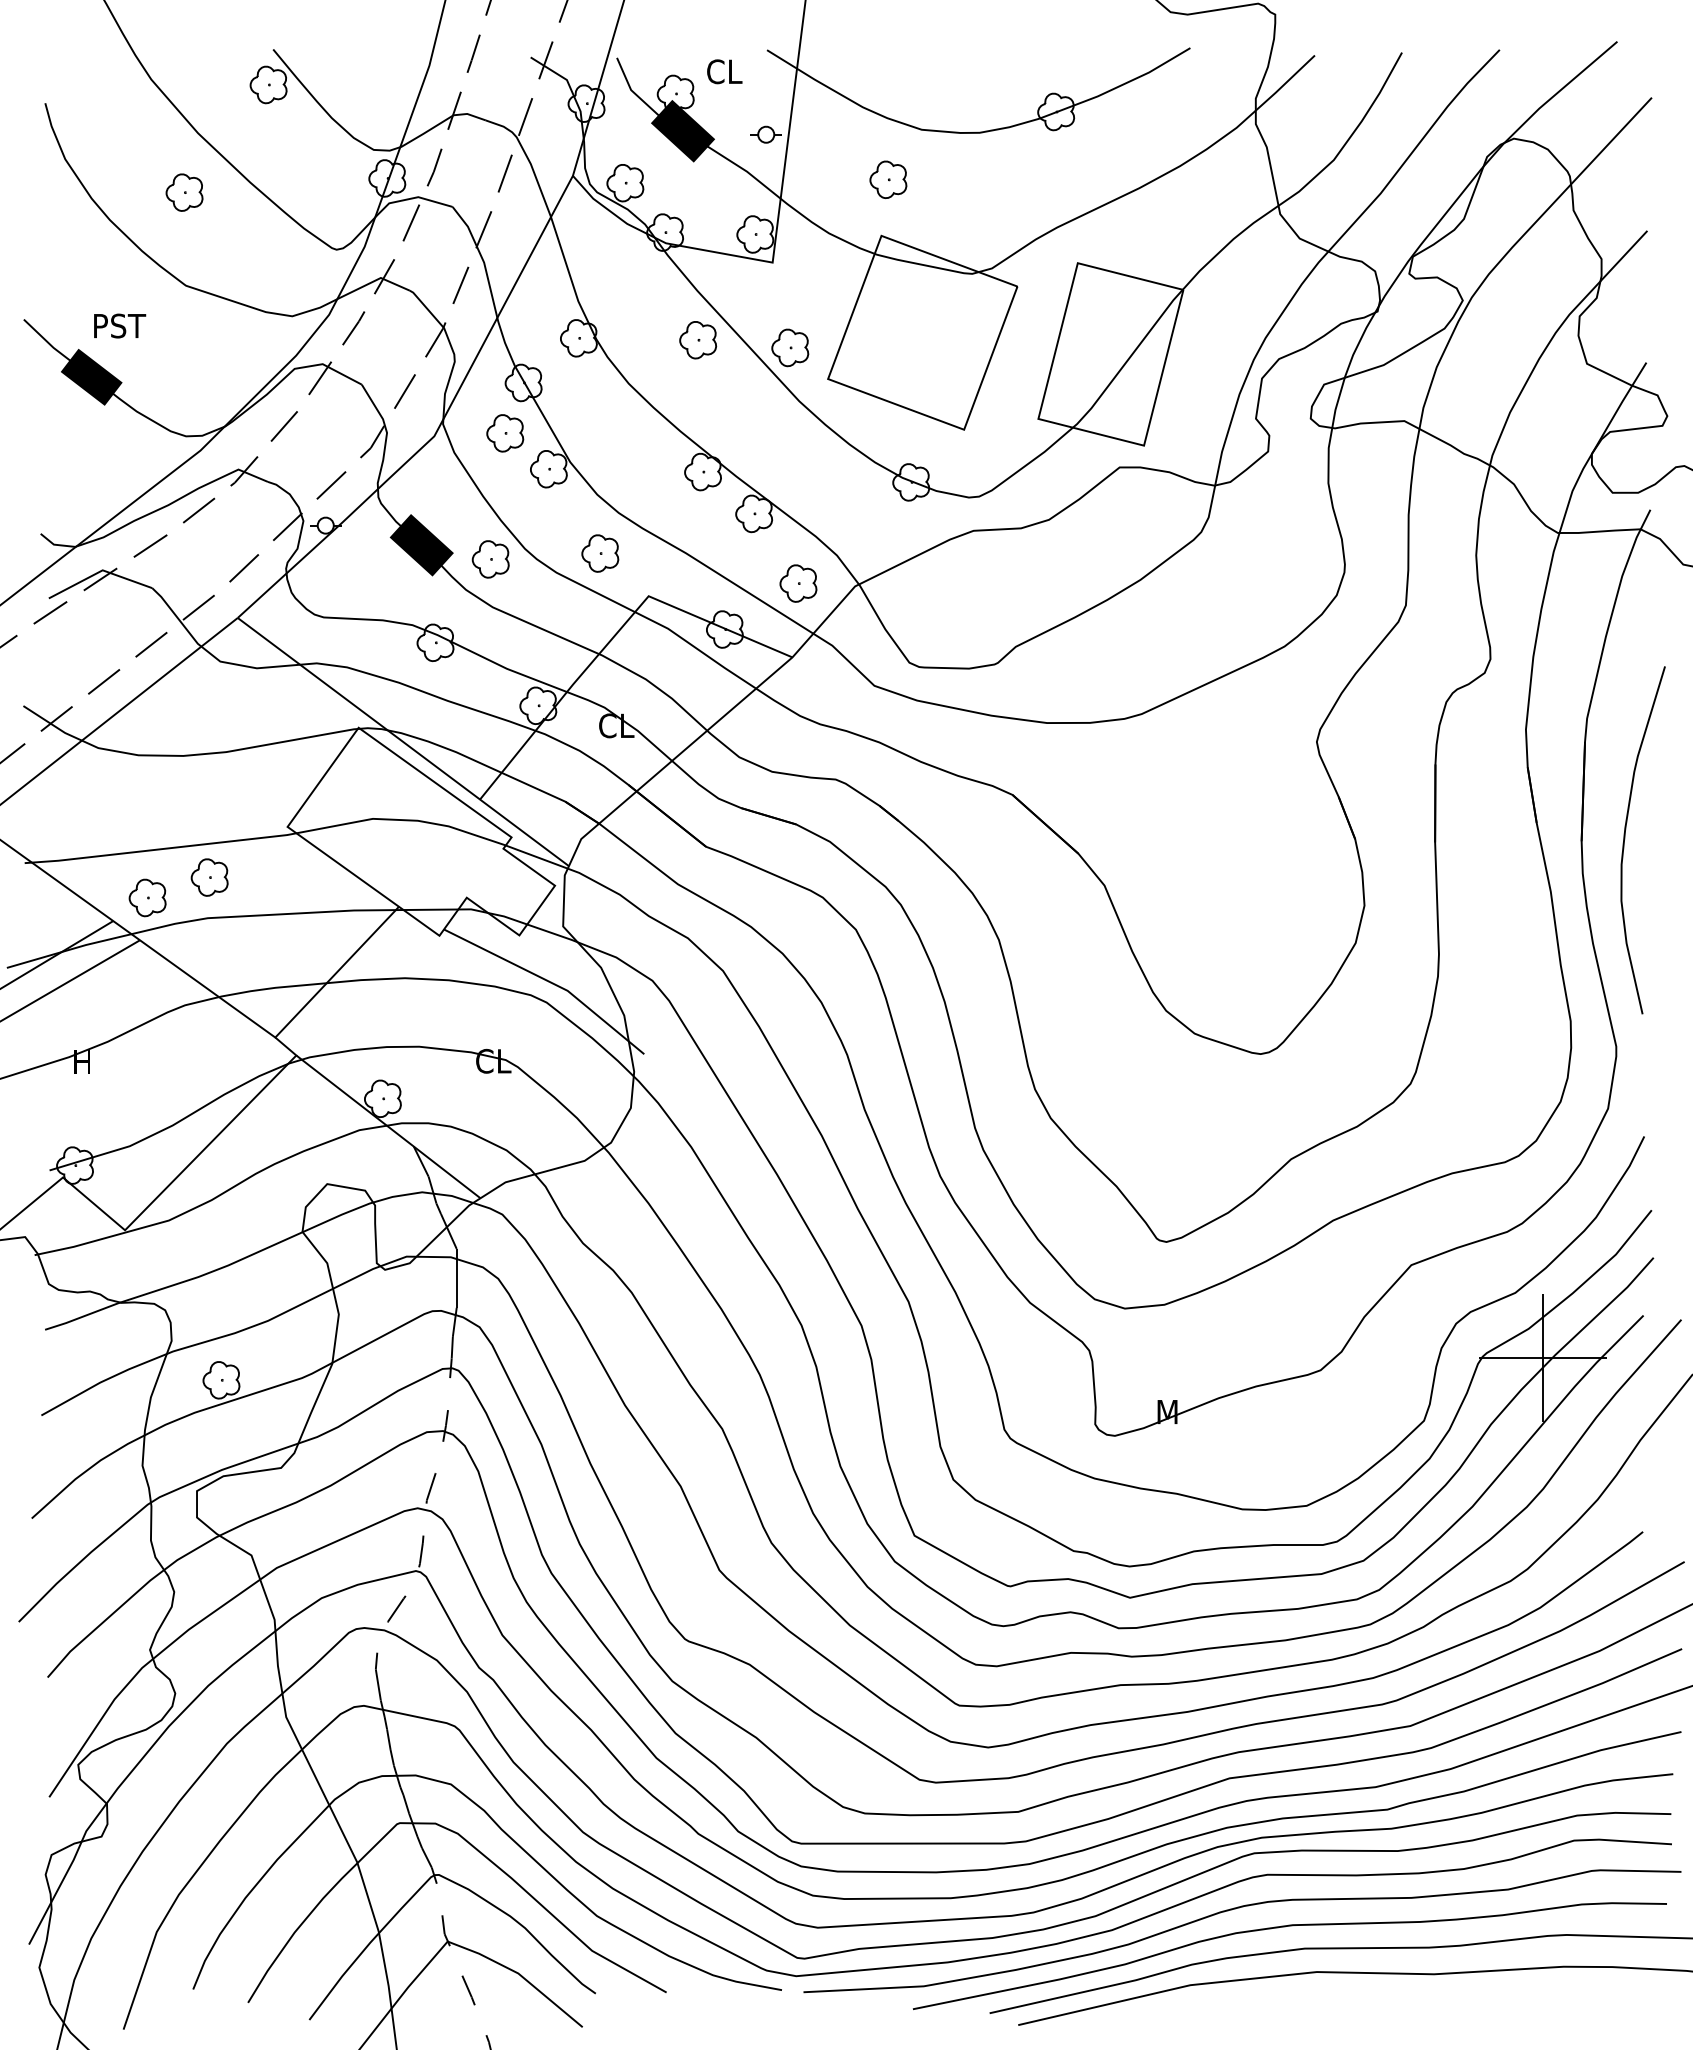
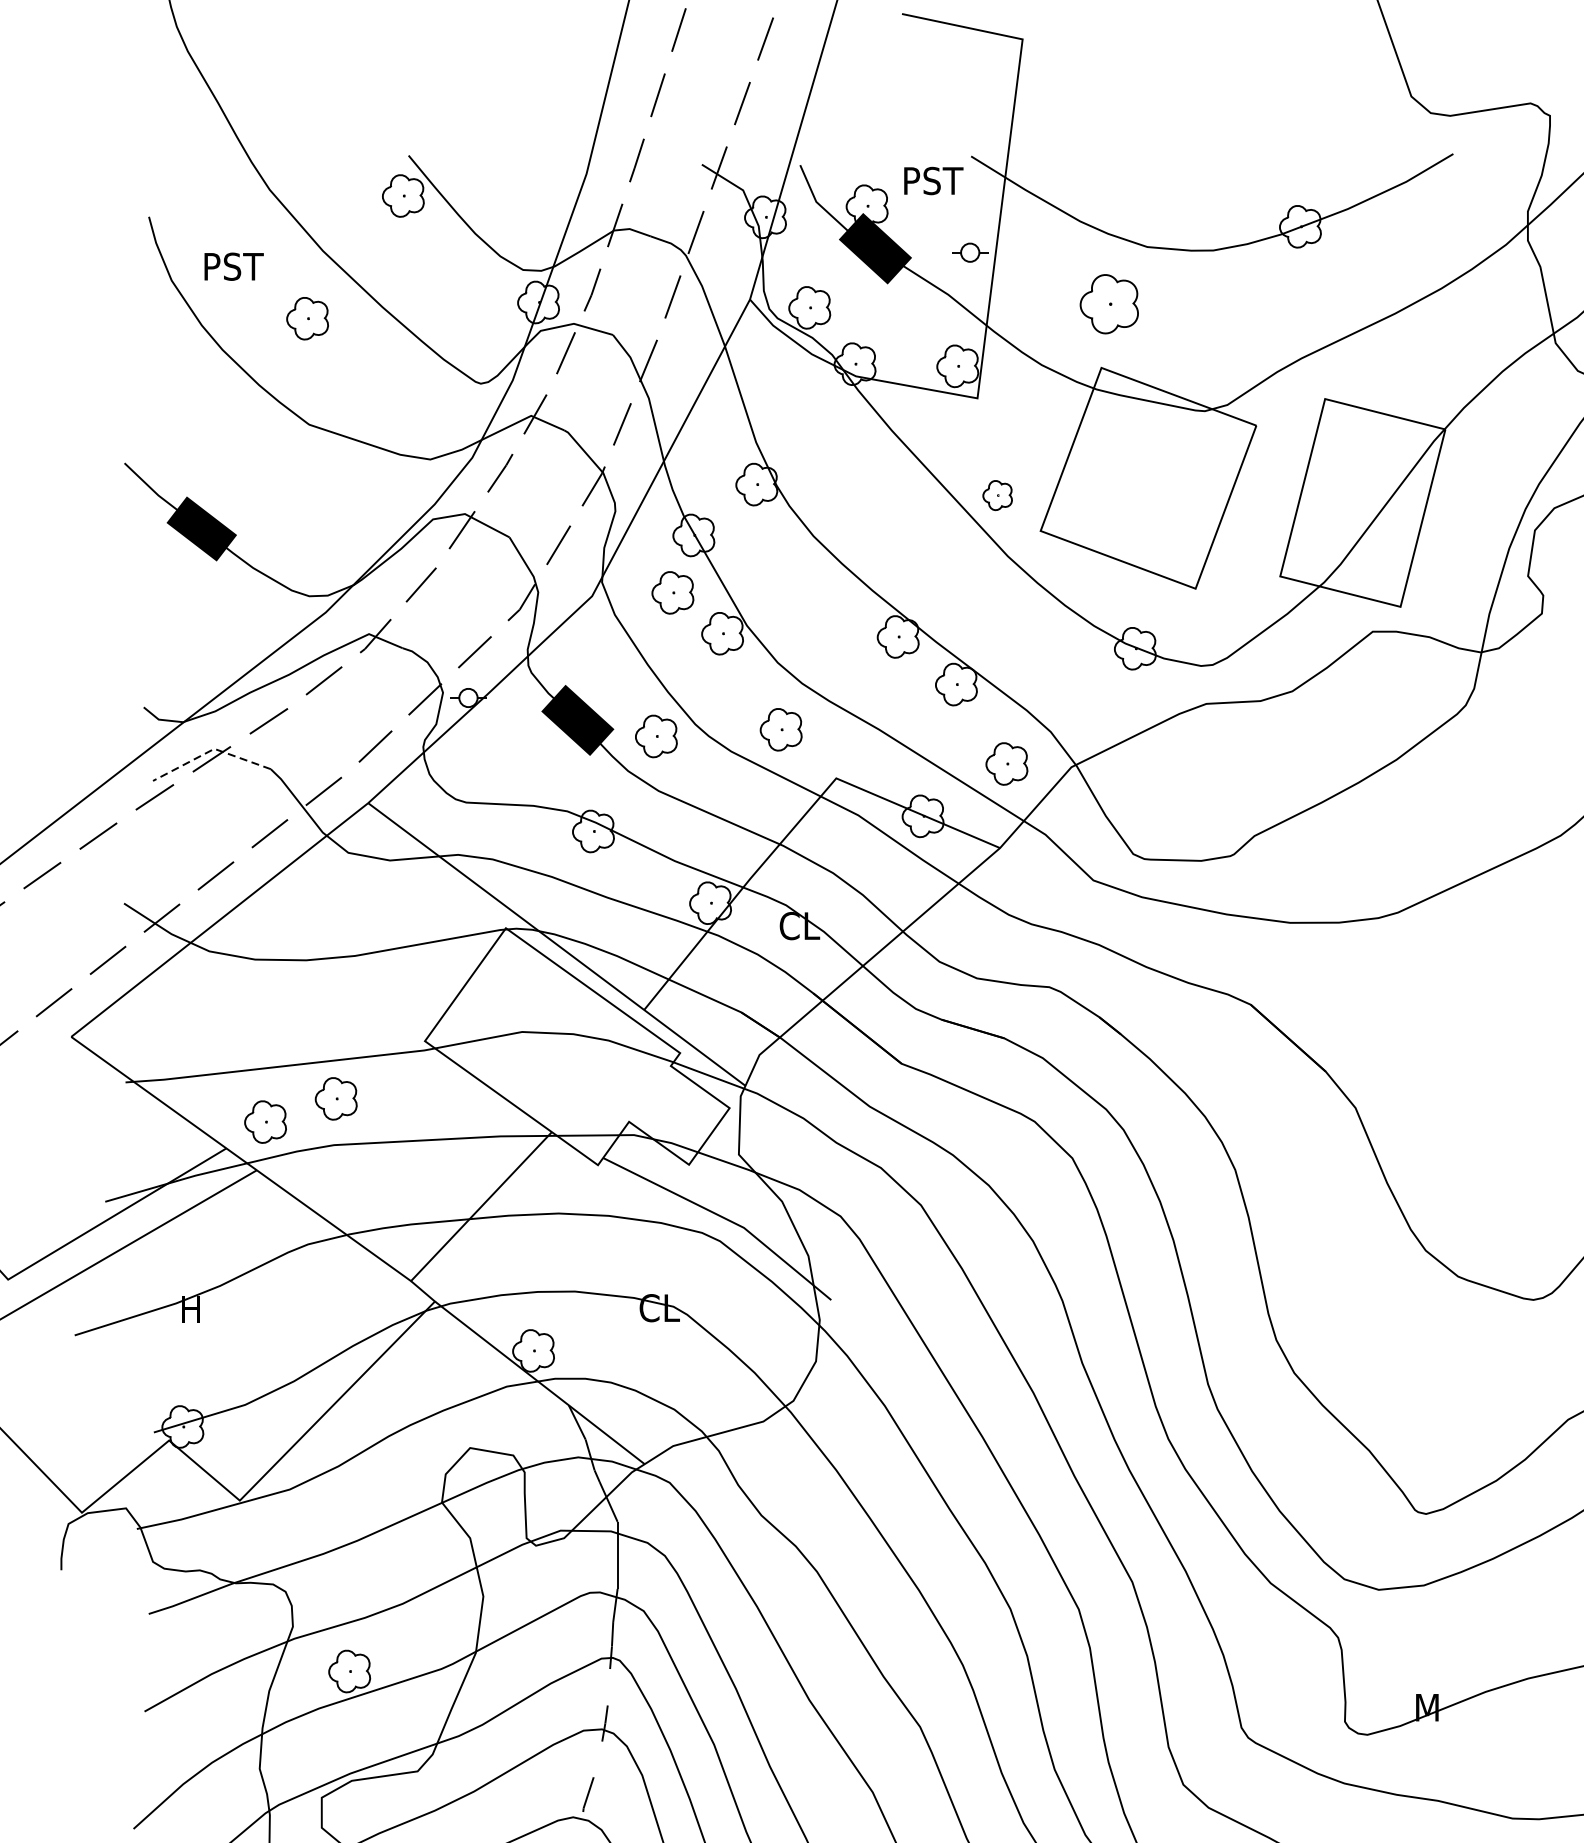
text: (733, 71) -> (932, 180), CL -> PST
part: (888, 179) -> (1109, 303), size x1.4
text: (120, 325) -> (234, 266), moved
part: (698, 340) -> (893, 487), removed
part: (790, 347) -> (997, 495), size x0.7
line: (99, 572) -> (210, 751), solid -> dashed

